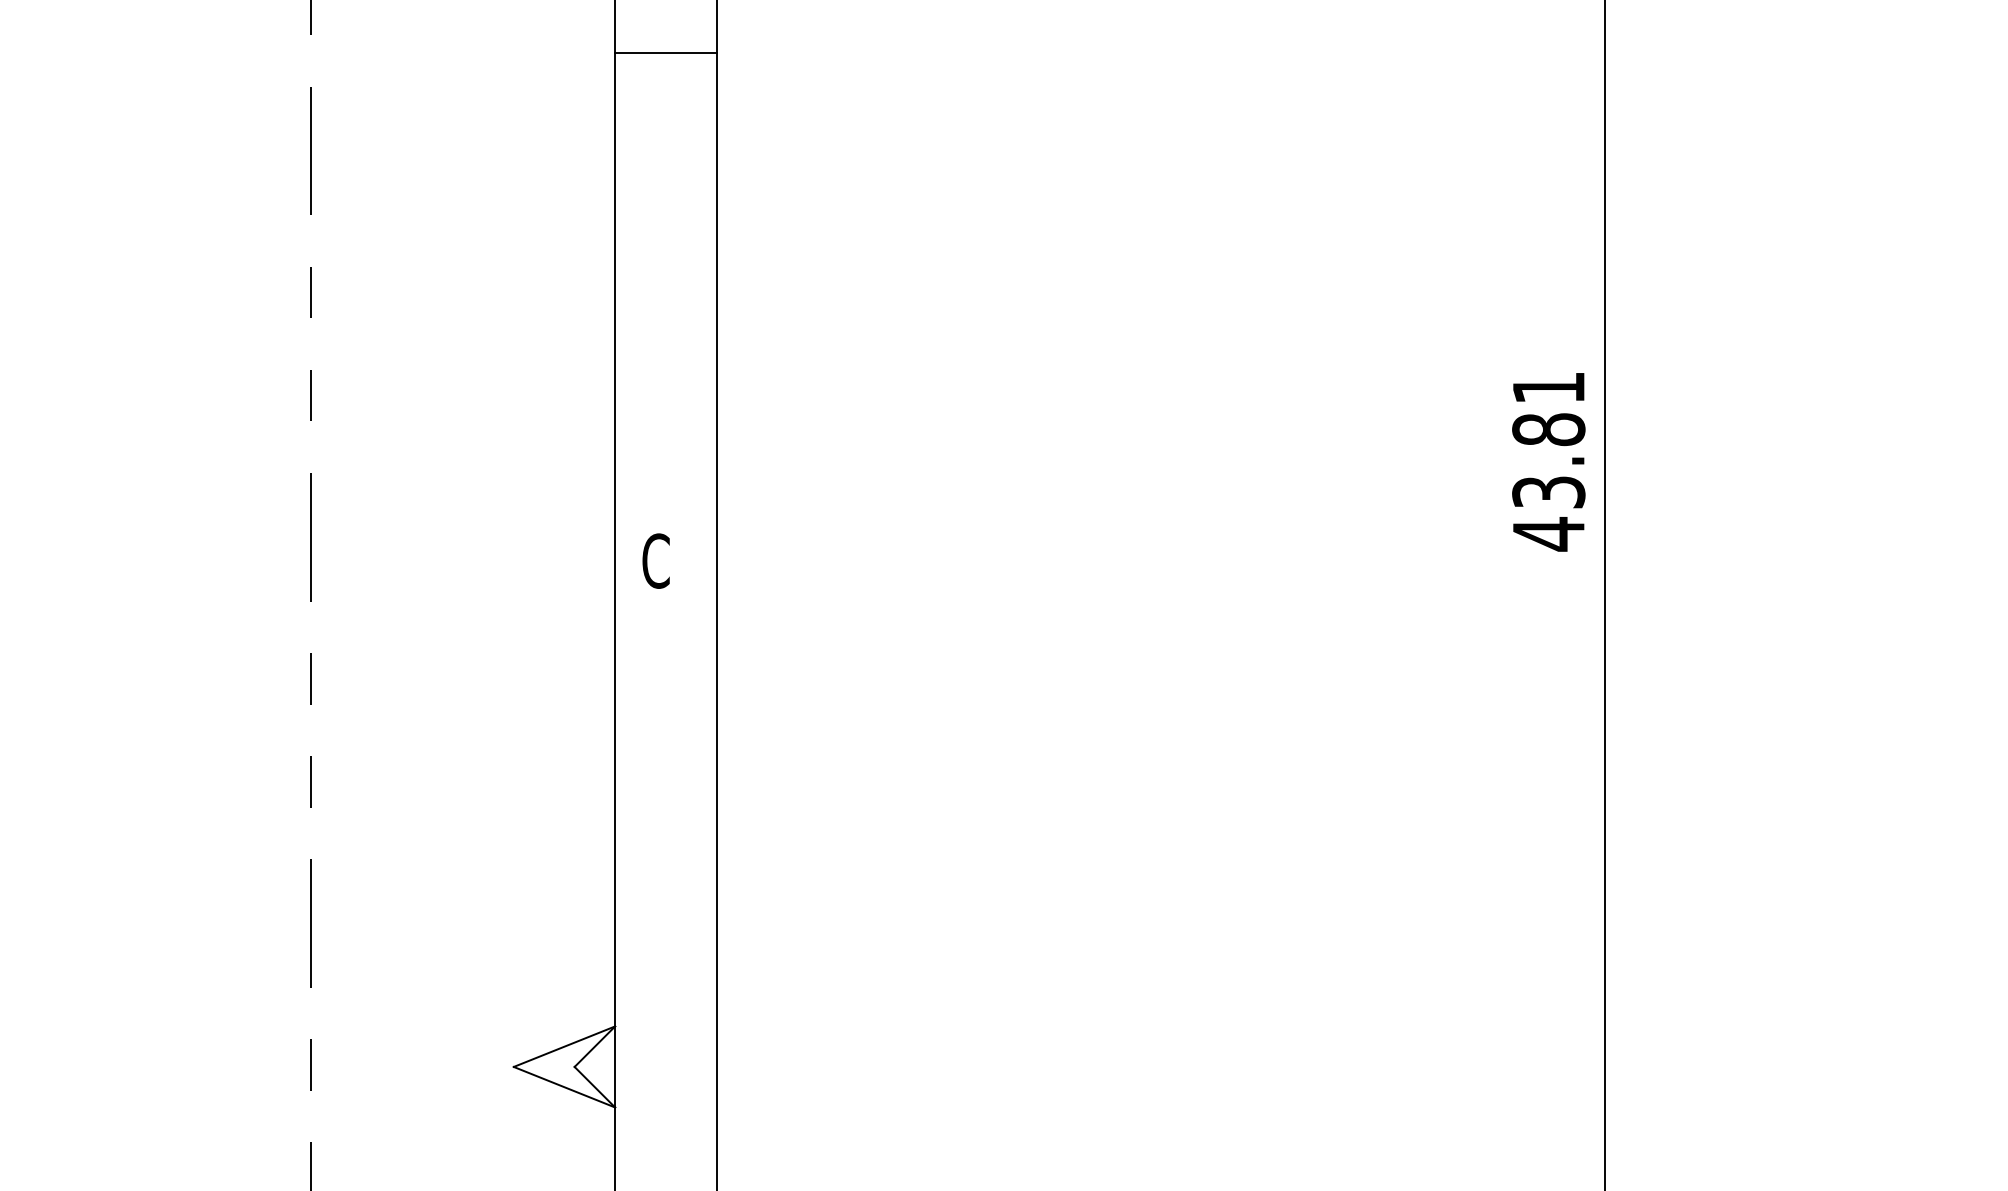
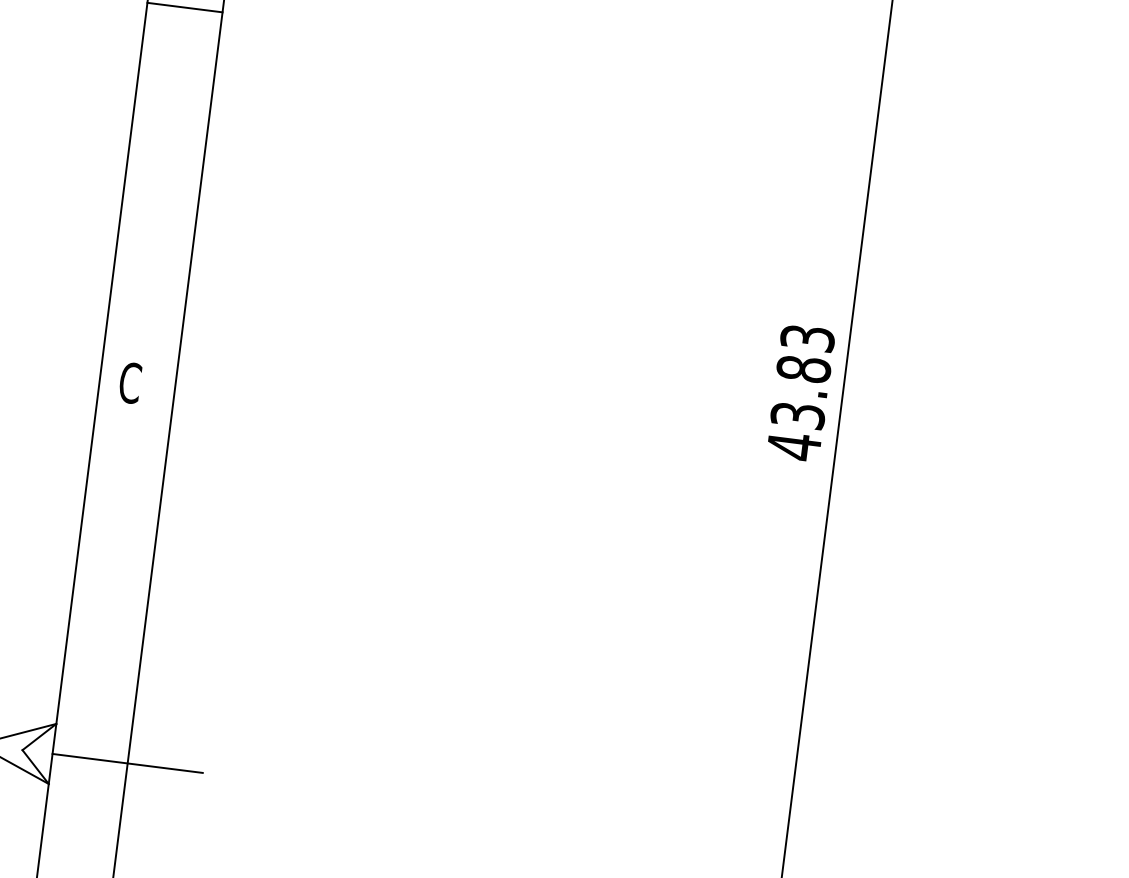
text: (1548, 387) -> (807, 337), 43.81 -> 43.83
line: (716, 1066) -> (127, 763), added

